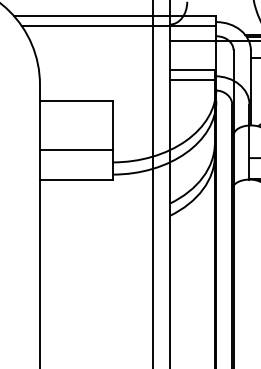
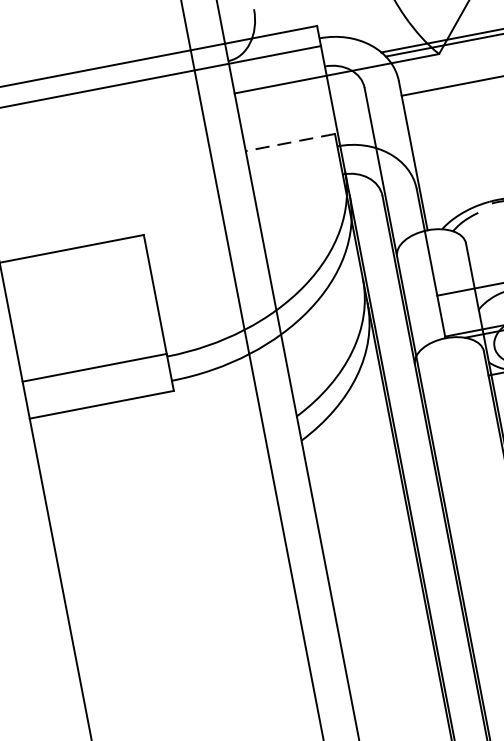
line: (191, 69) -> (288, 141), solid -> dashed
line: (191, 80) -> (292, 163), removed
line: (75, 150) -> (93, 368), moved

